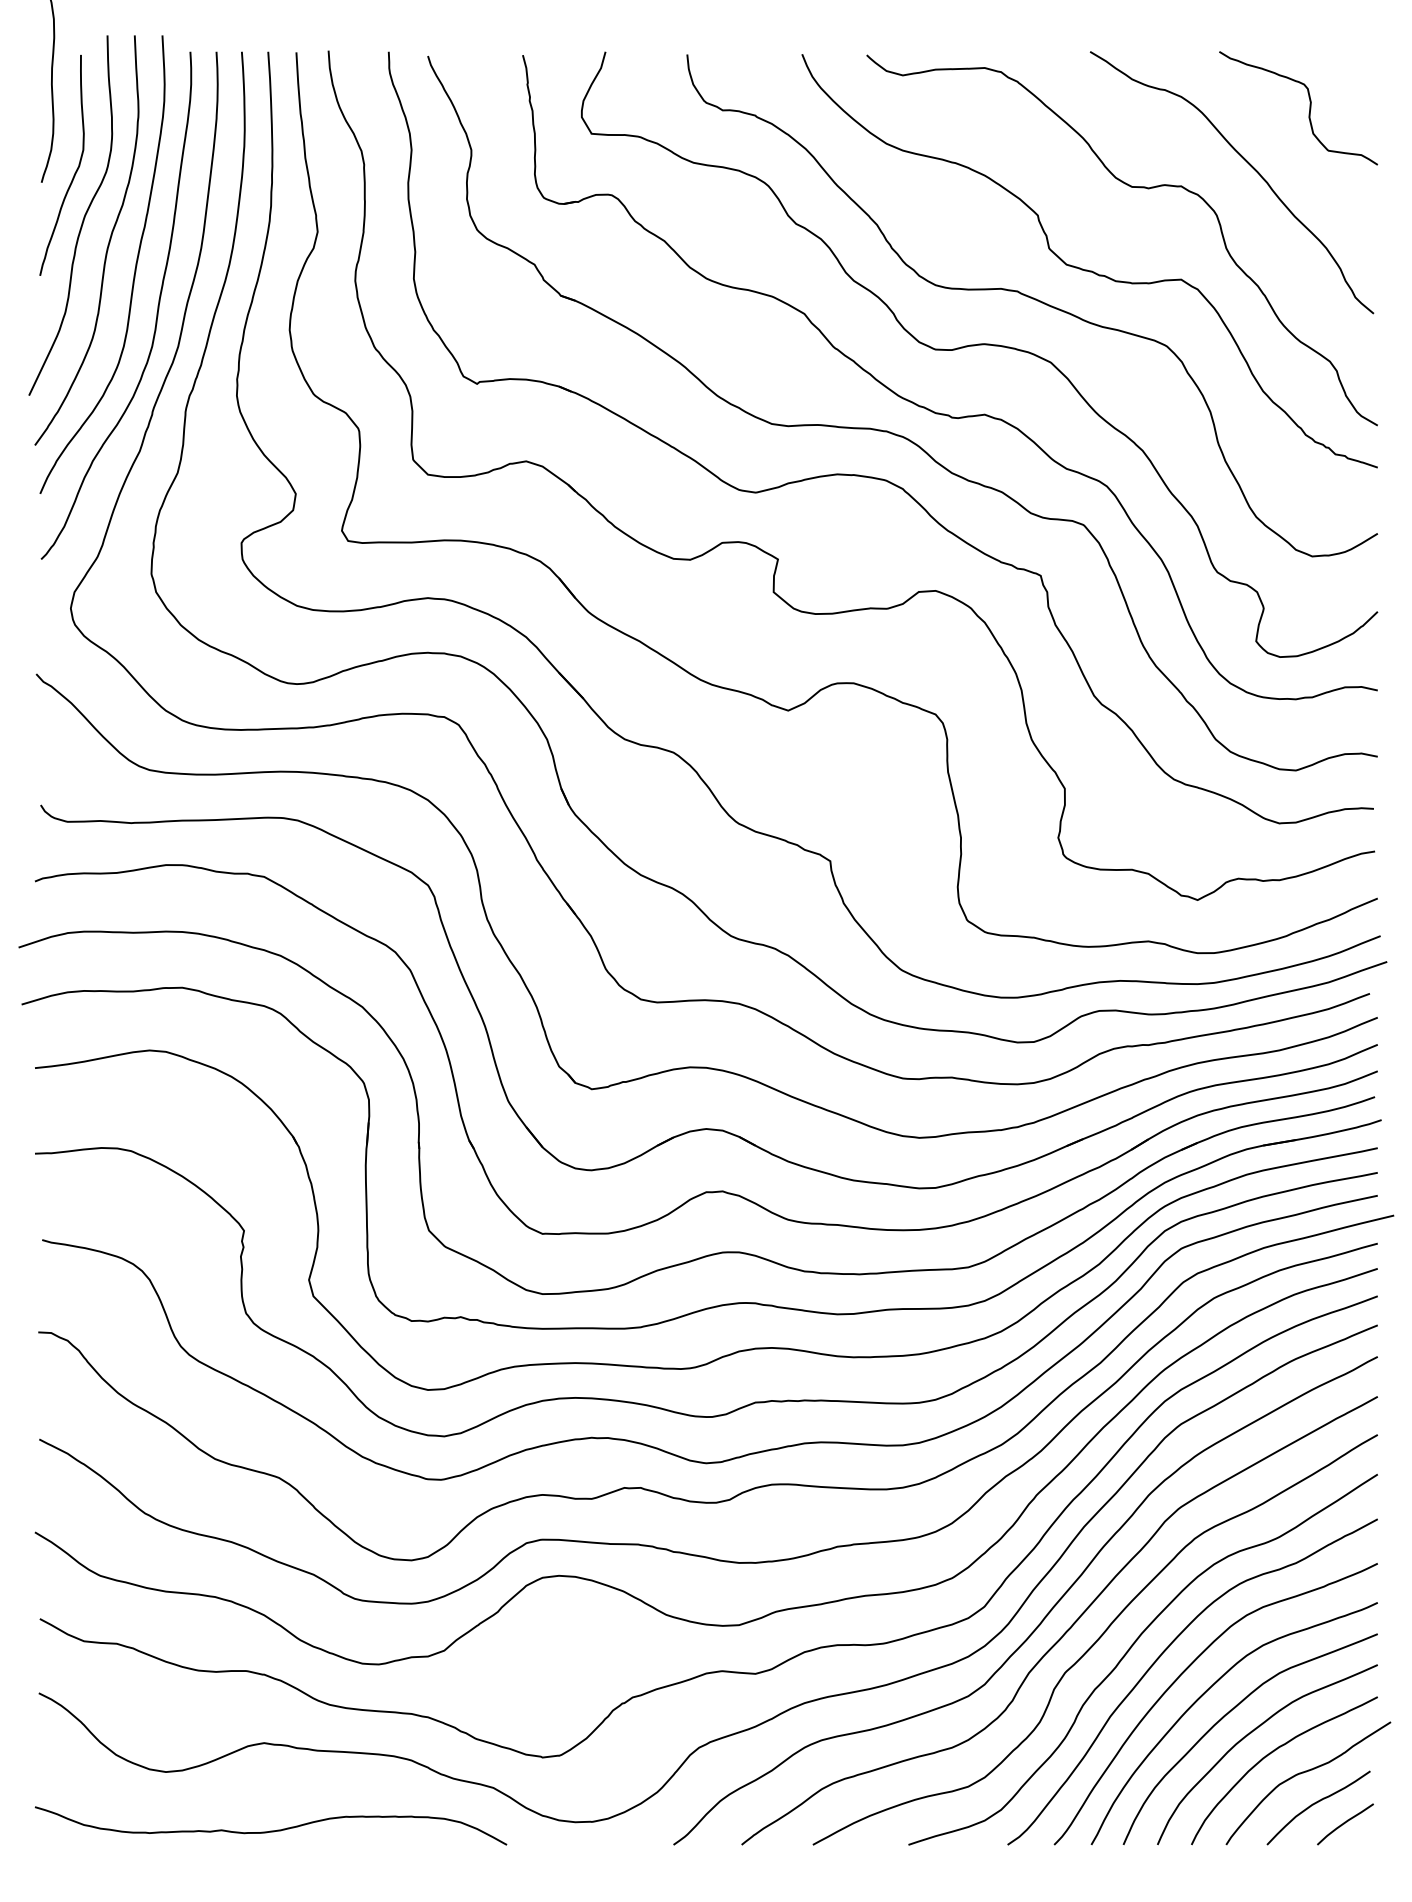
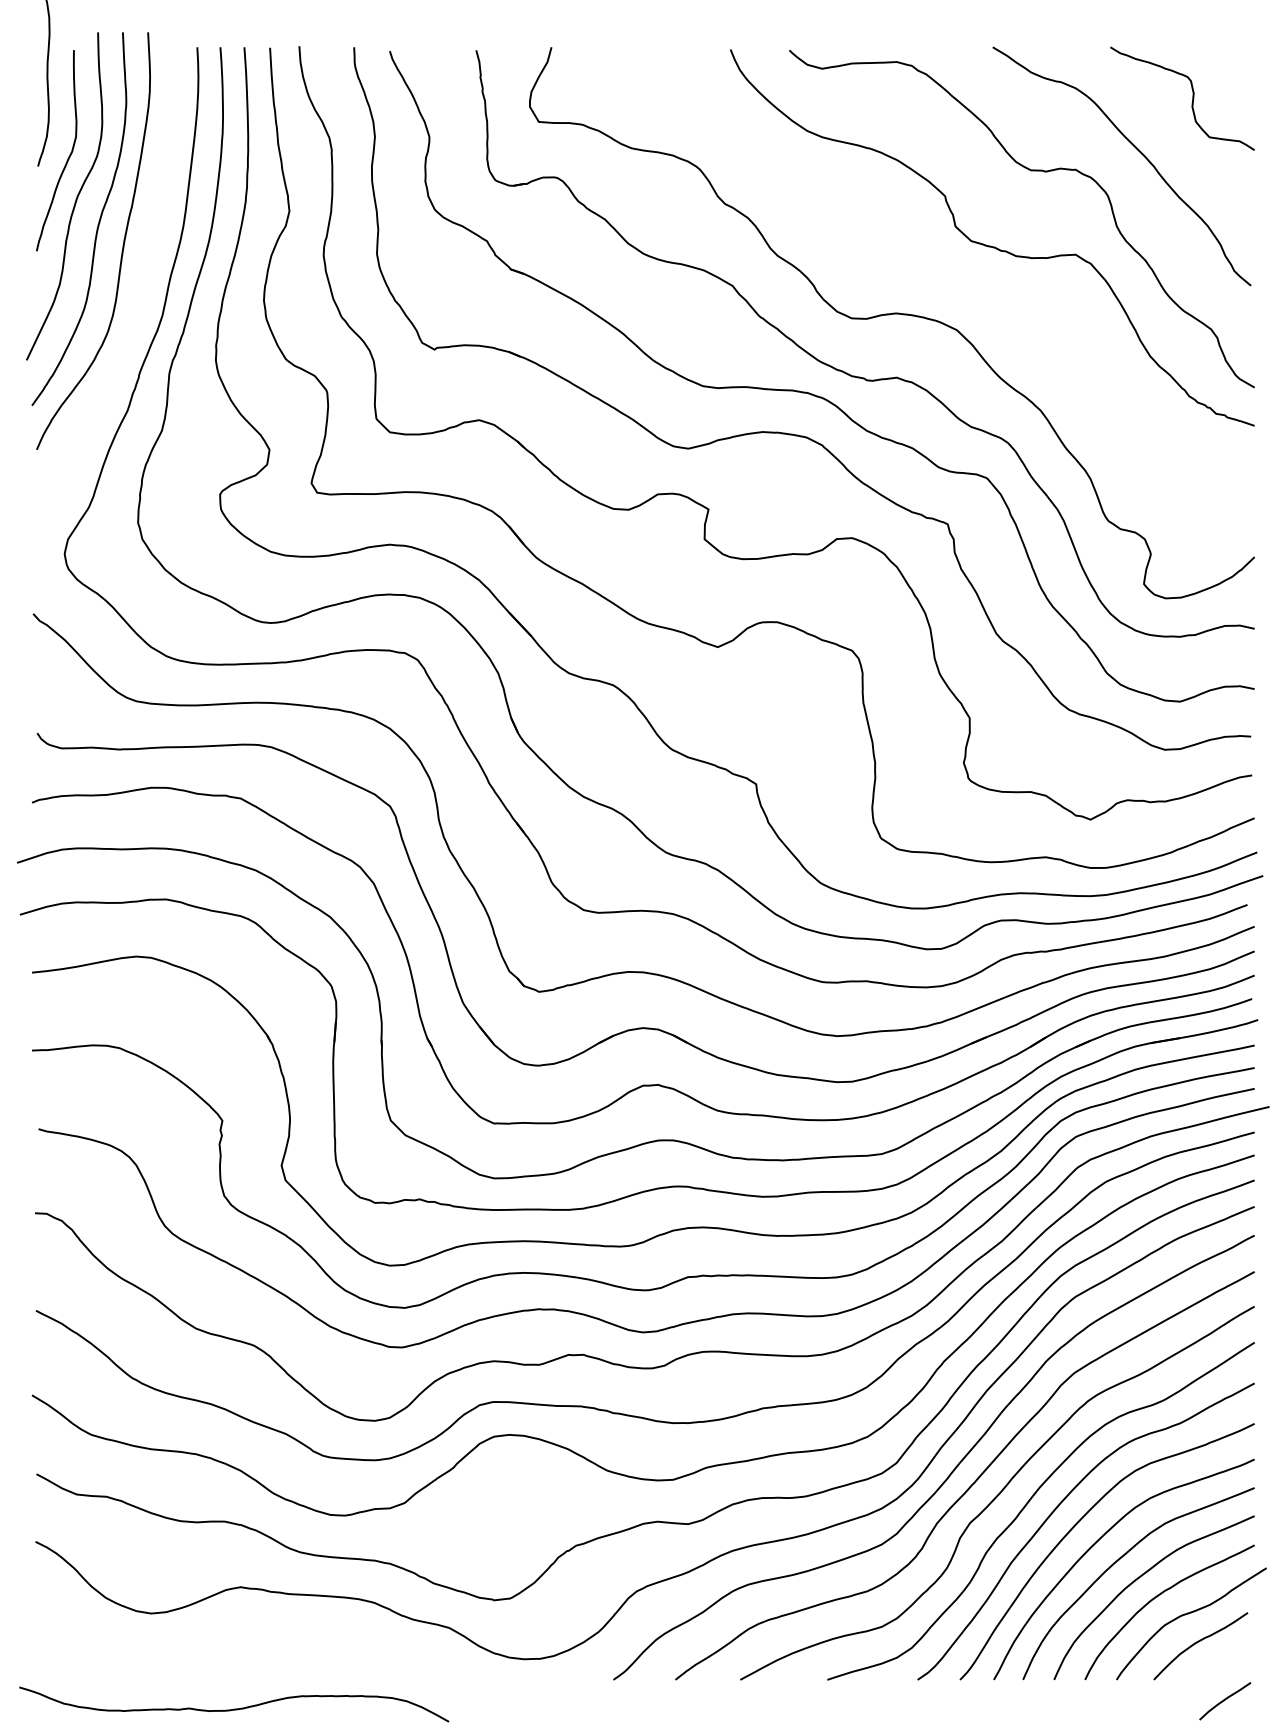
curve: (1032, 299) -> (940, 272), removed
curve: (156, 312) -> (142, 284), removed
curve: (1345, 1823) -> (1225, 1700), moved
curve: (270, 1830) -> (233, 1708), moved

